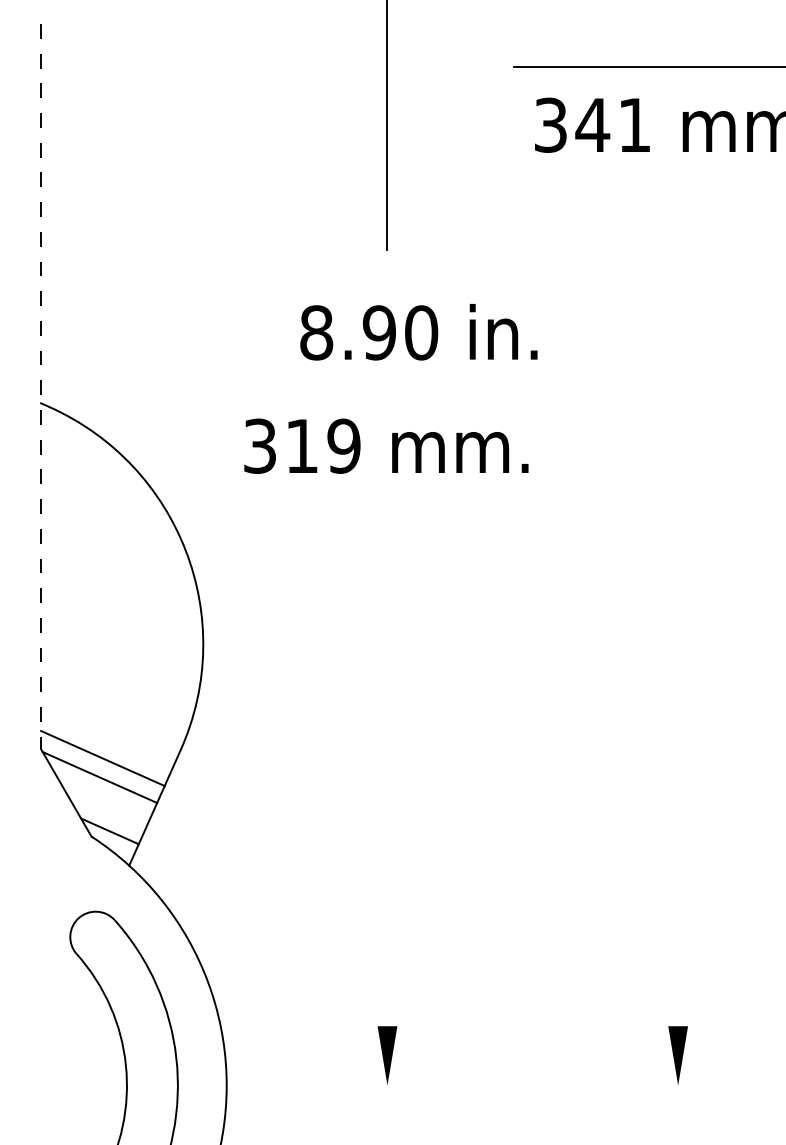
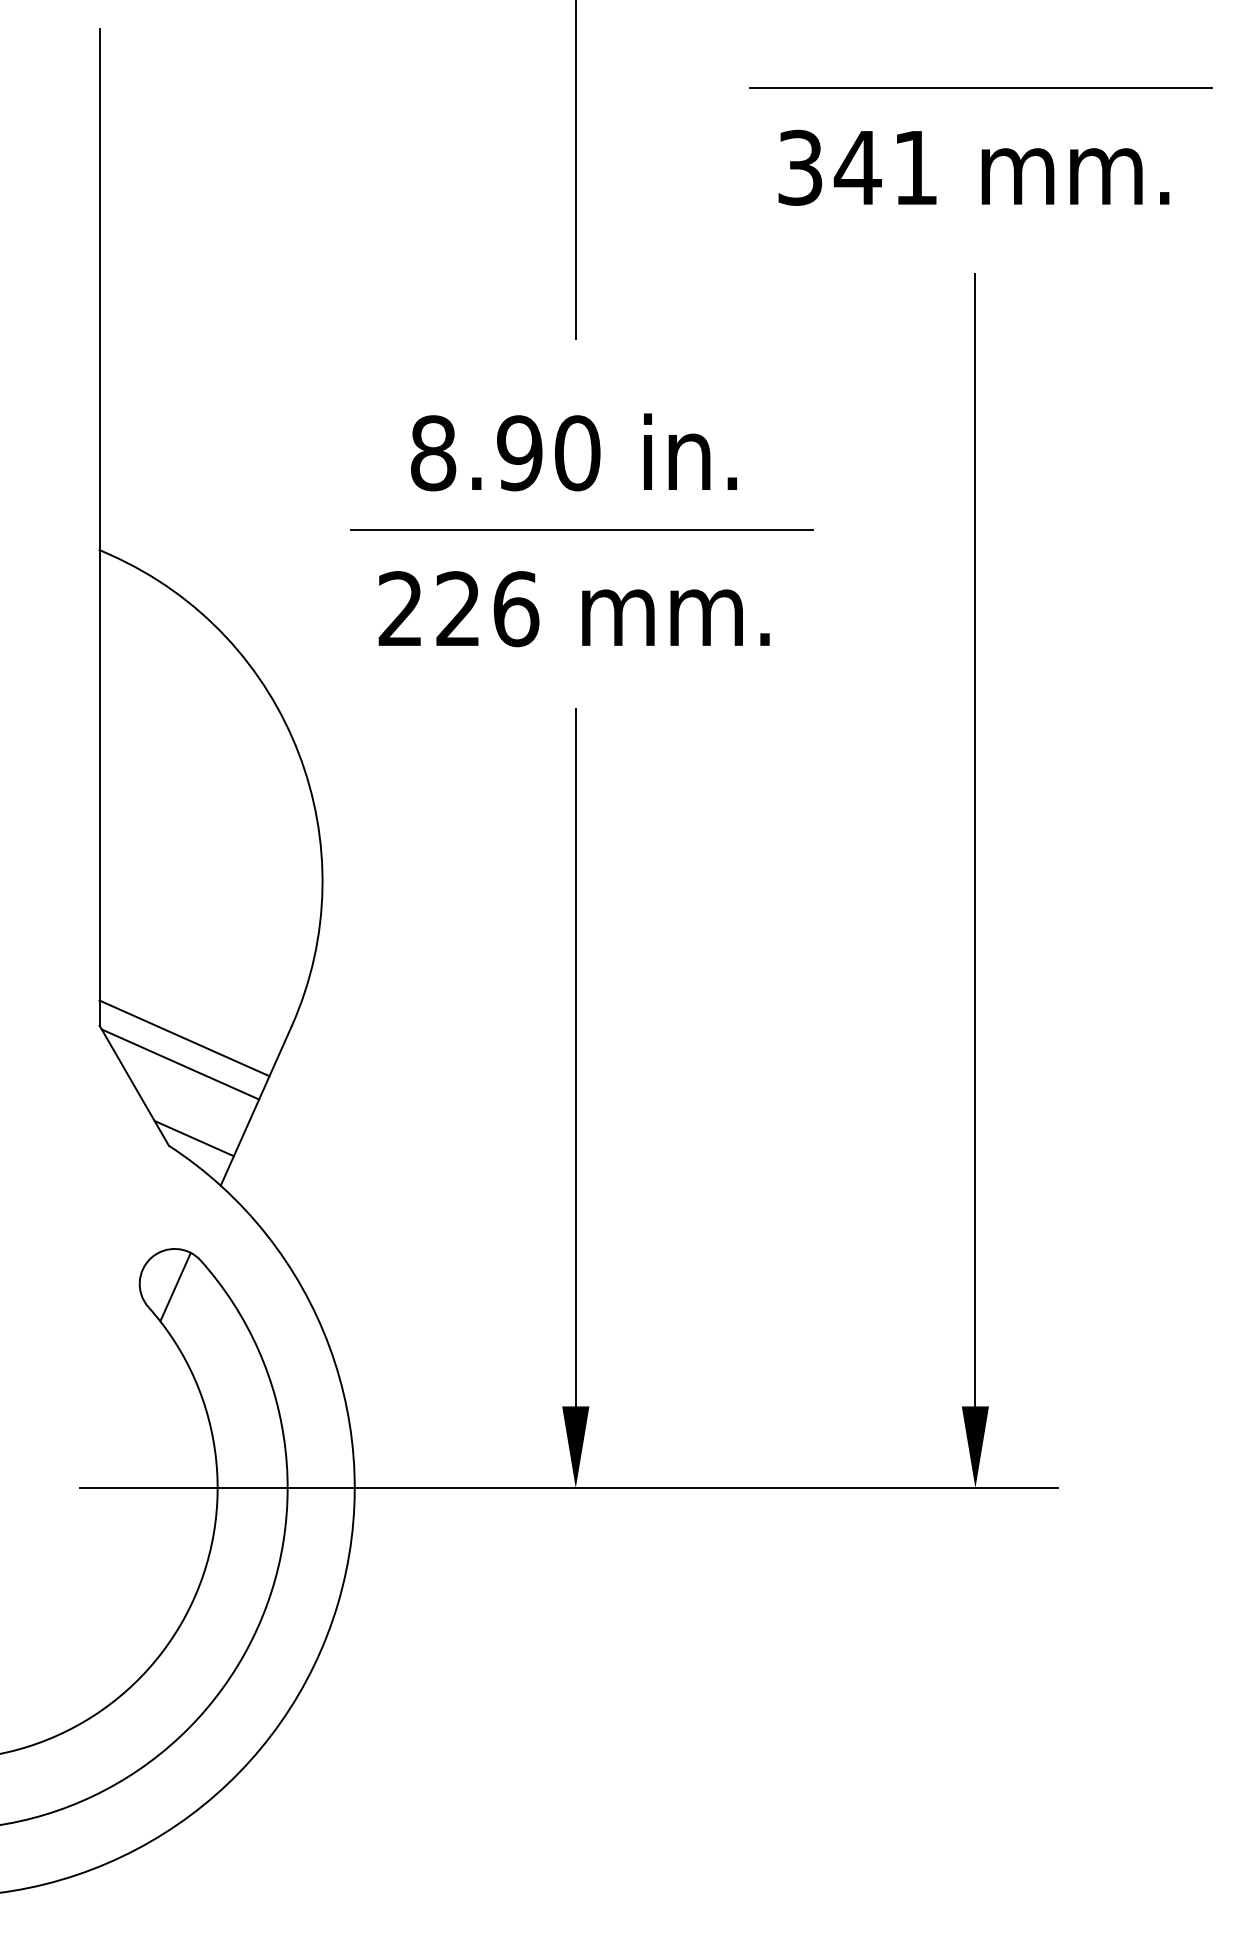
text: (418, 332) -> (573, 452), moved
line: (41, 386) -> (99, 527), dashed -> solid
line: (391, 388) -> (581, 529), added
text: (302, 446) -> (458, 609), 319 -> 226
line: (678, 614) -> (975, 840), added
line: (387, 772) -> (575, 1057), added
line: (96, 938) -> (175, 1286), added
line: (382, 1085) -> (569, 1488), added

